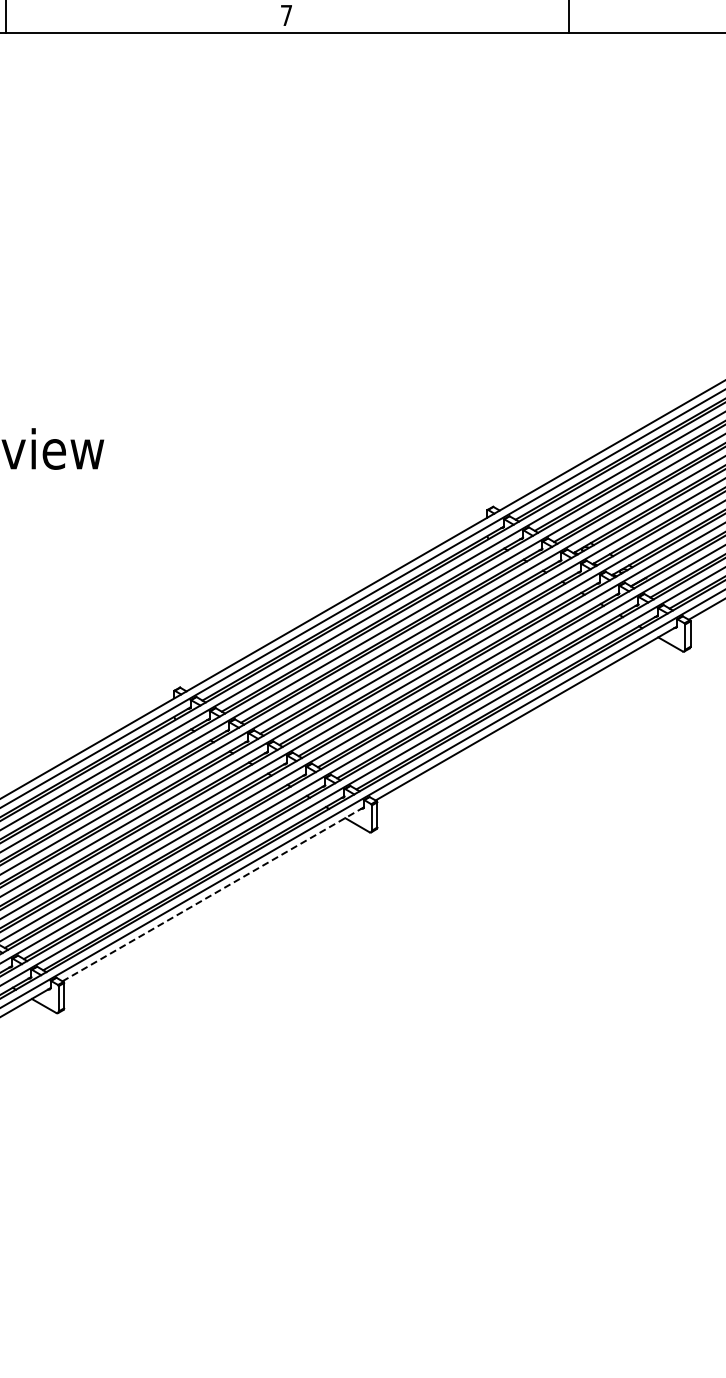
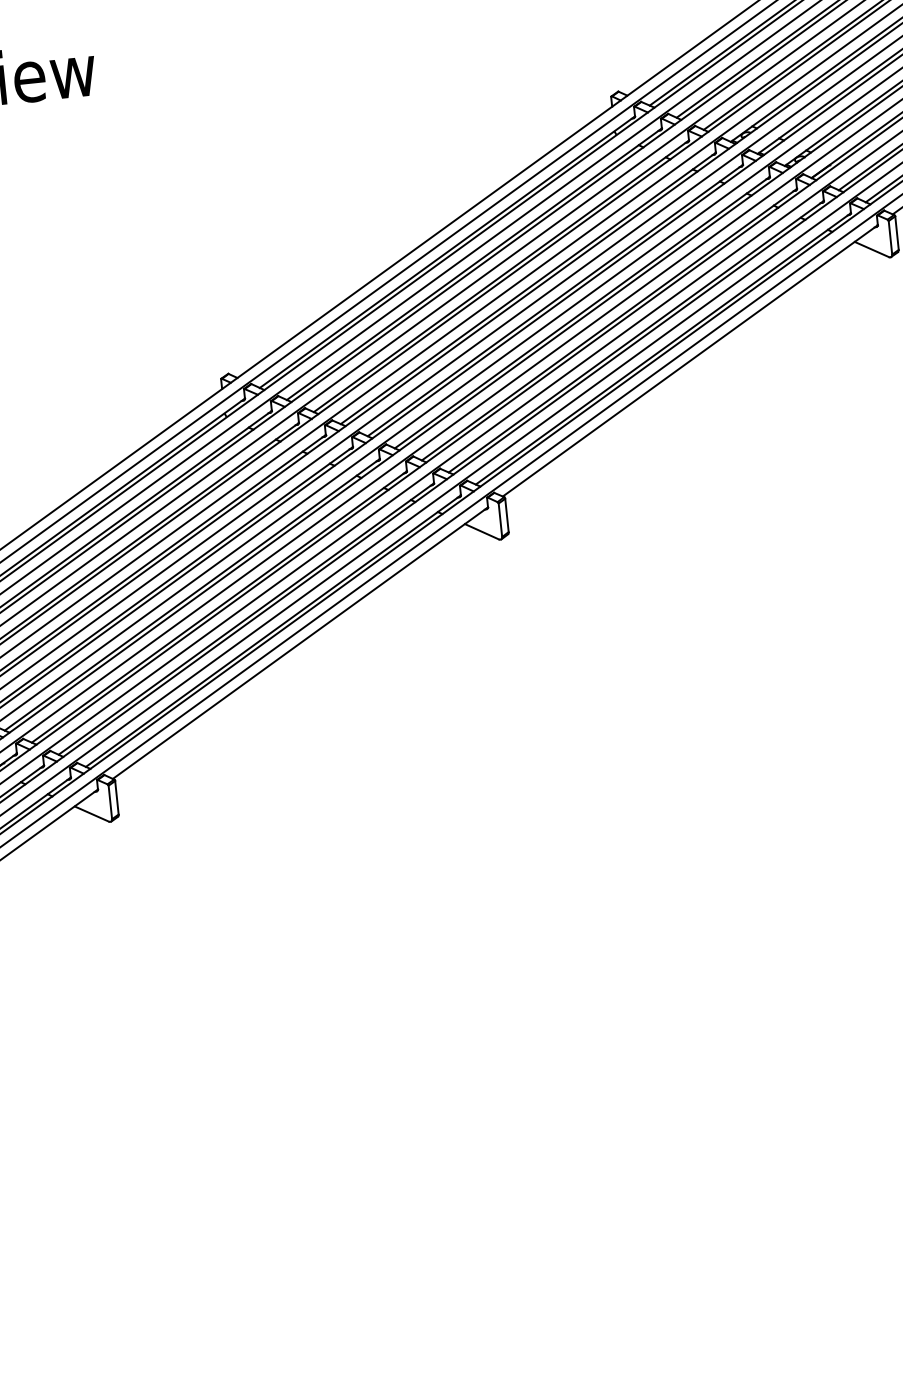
line: (213, 894) -> (300, 643), dashed -> solid

